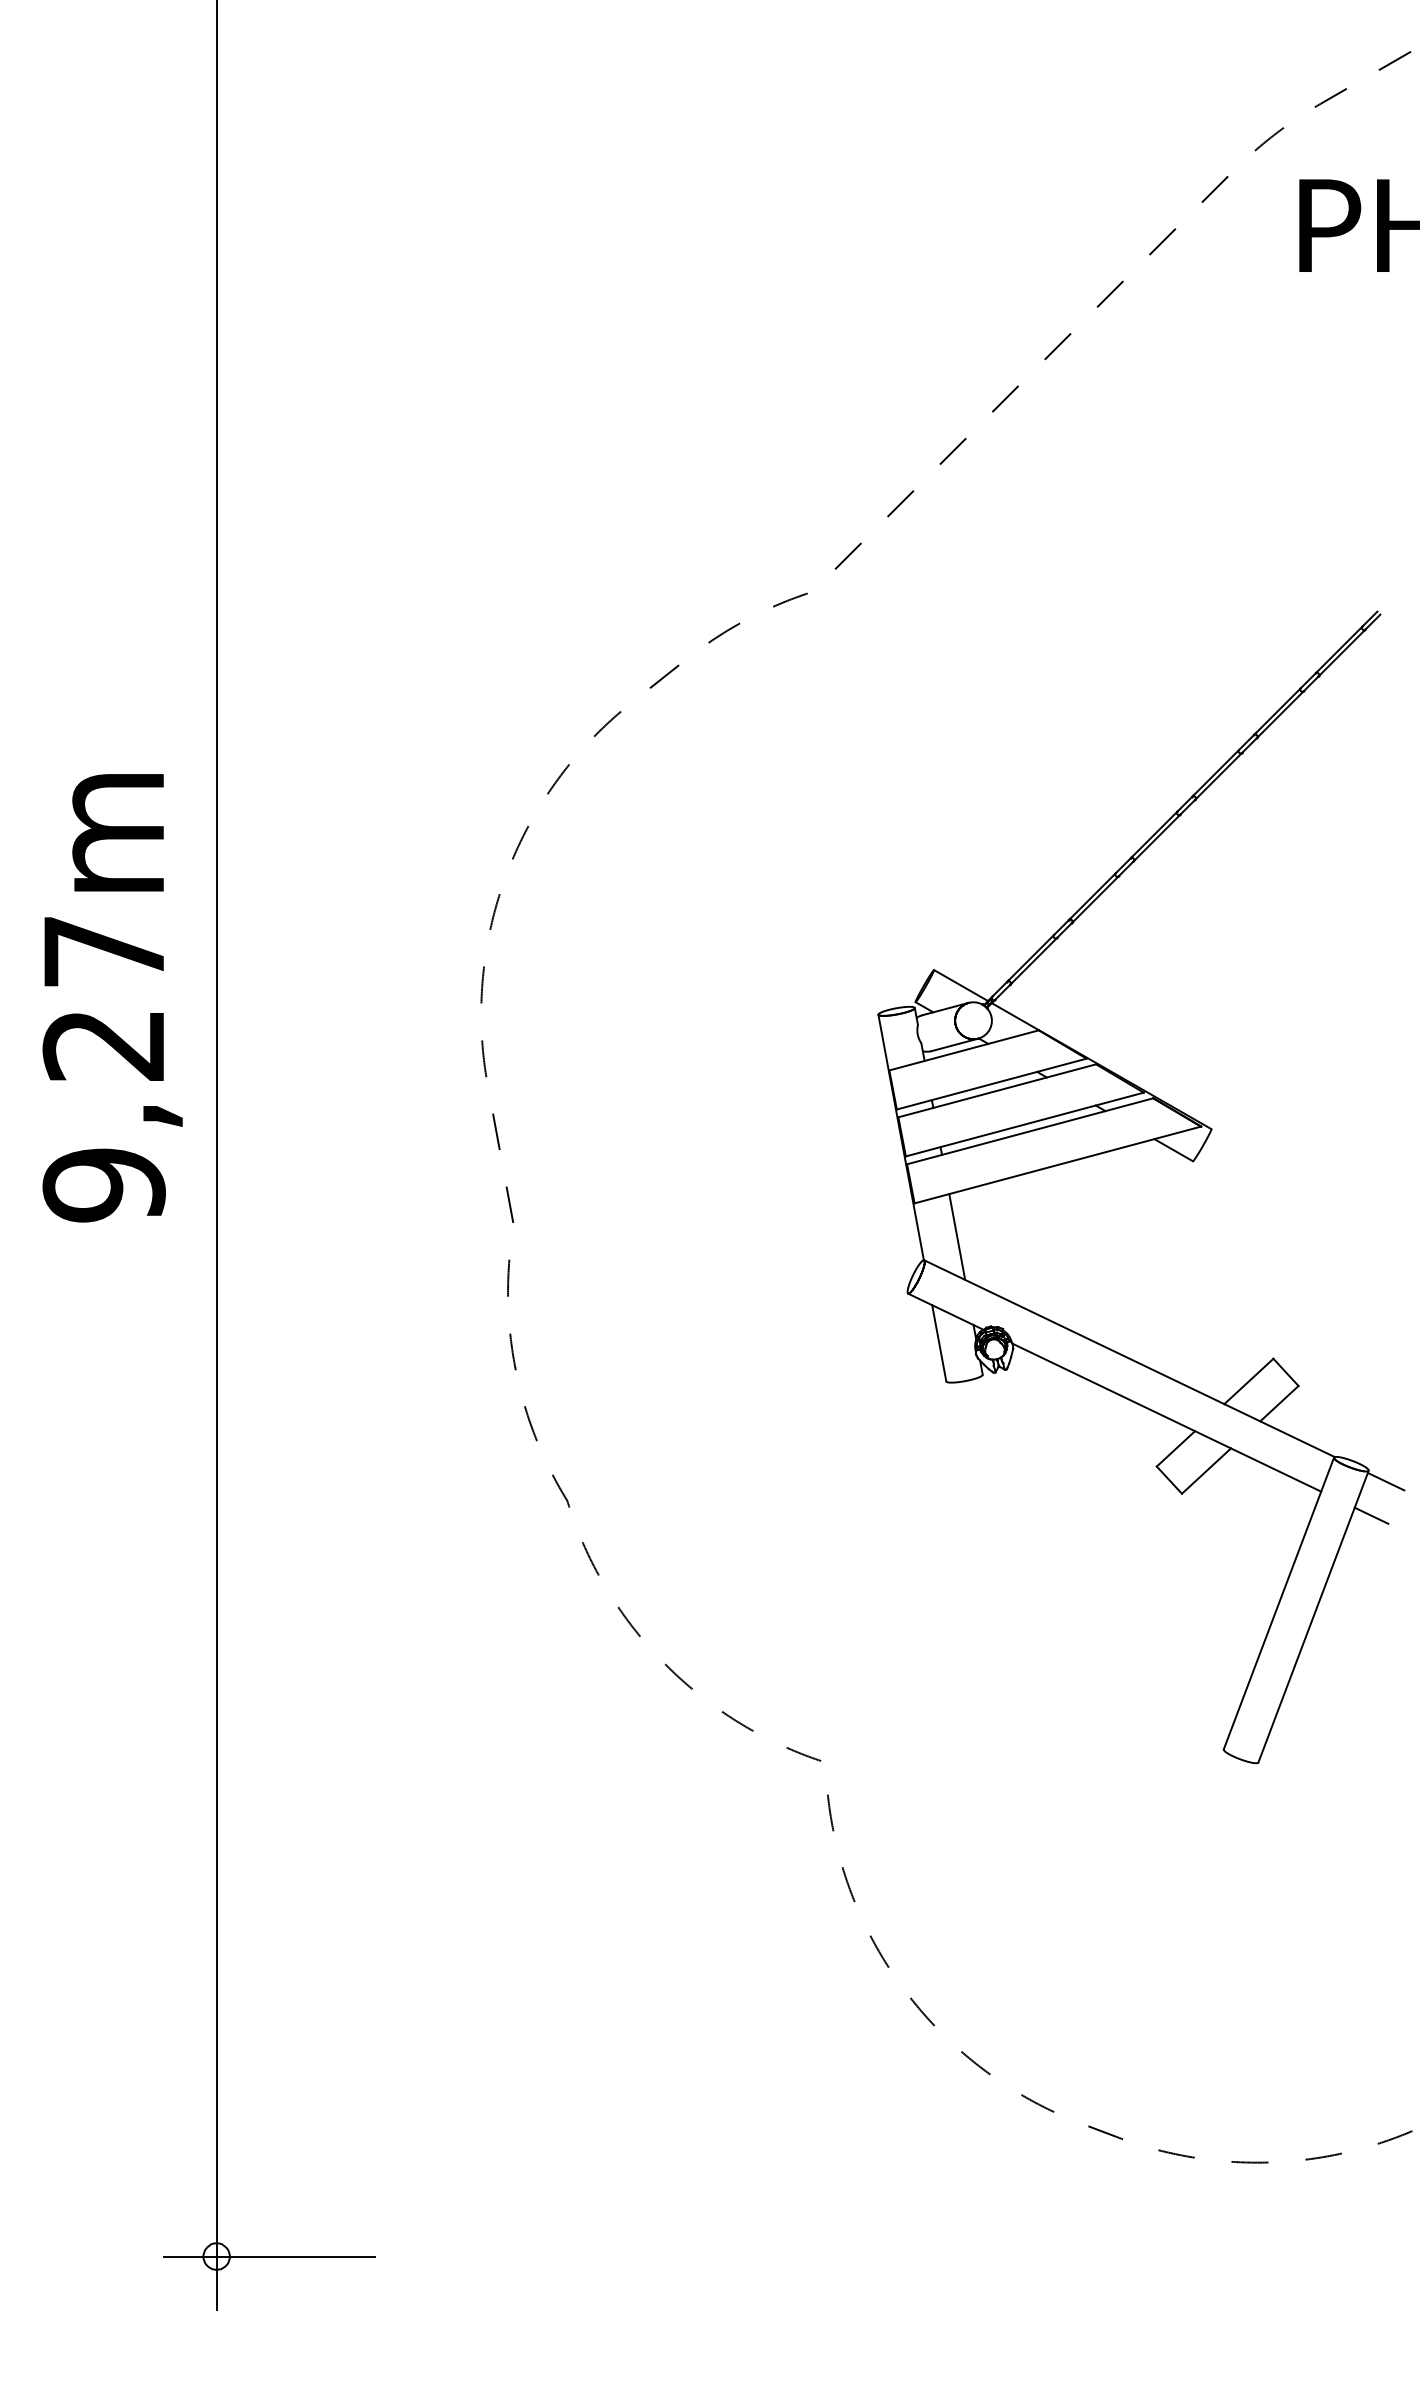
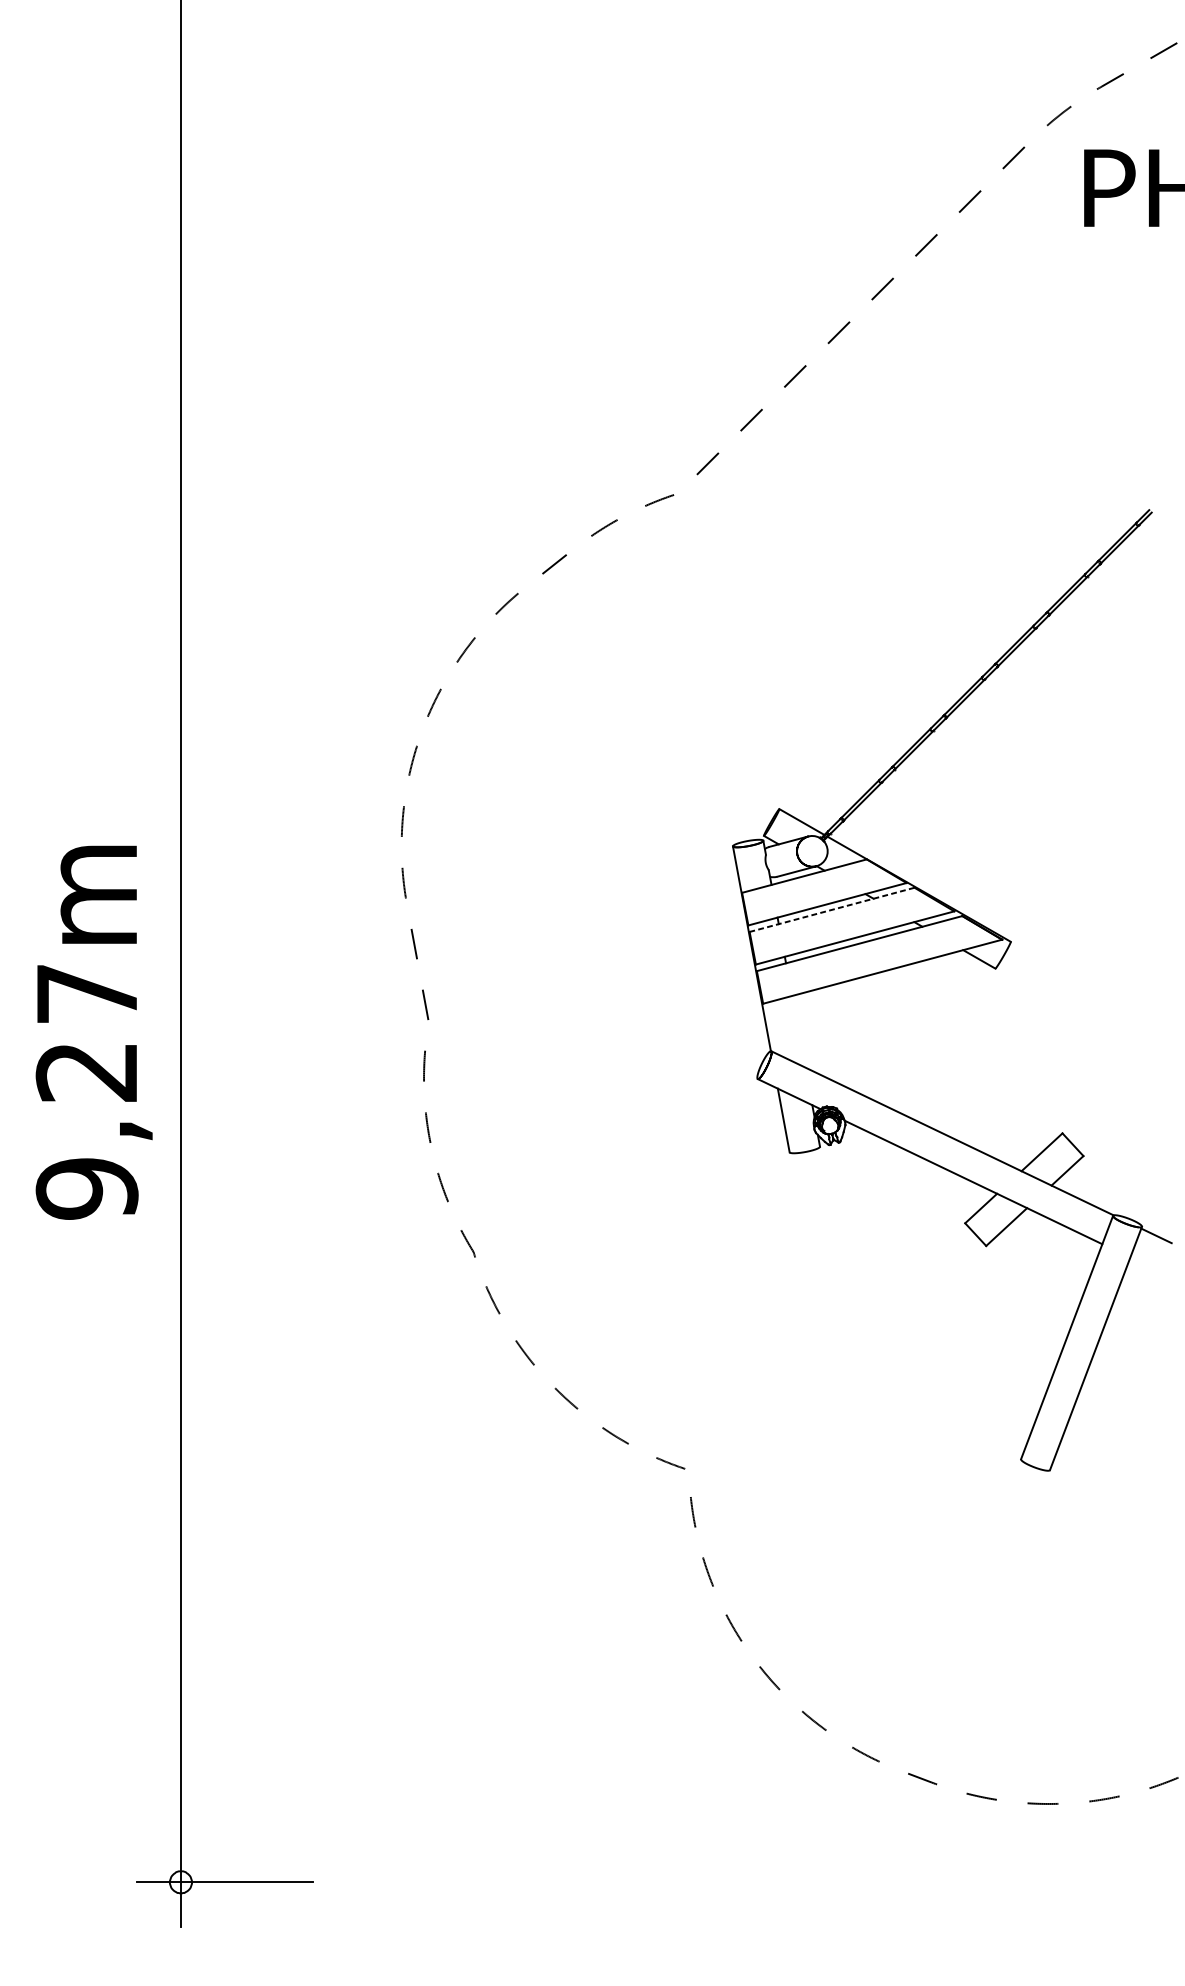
text: (112, 998) -> (94, 1033), moved
line: (996, 1090) -> (831, 909), solid -> dashed
line: (957, 1236) -> (798, 1031), removed
line: (1371, 1515) -> (1144, 1264), removed

